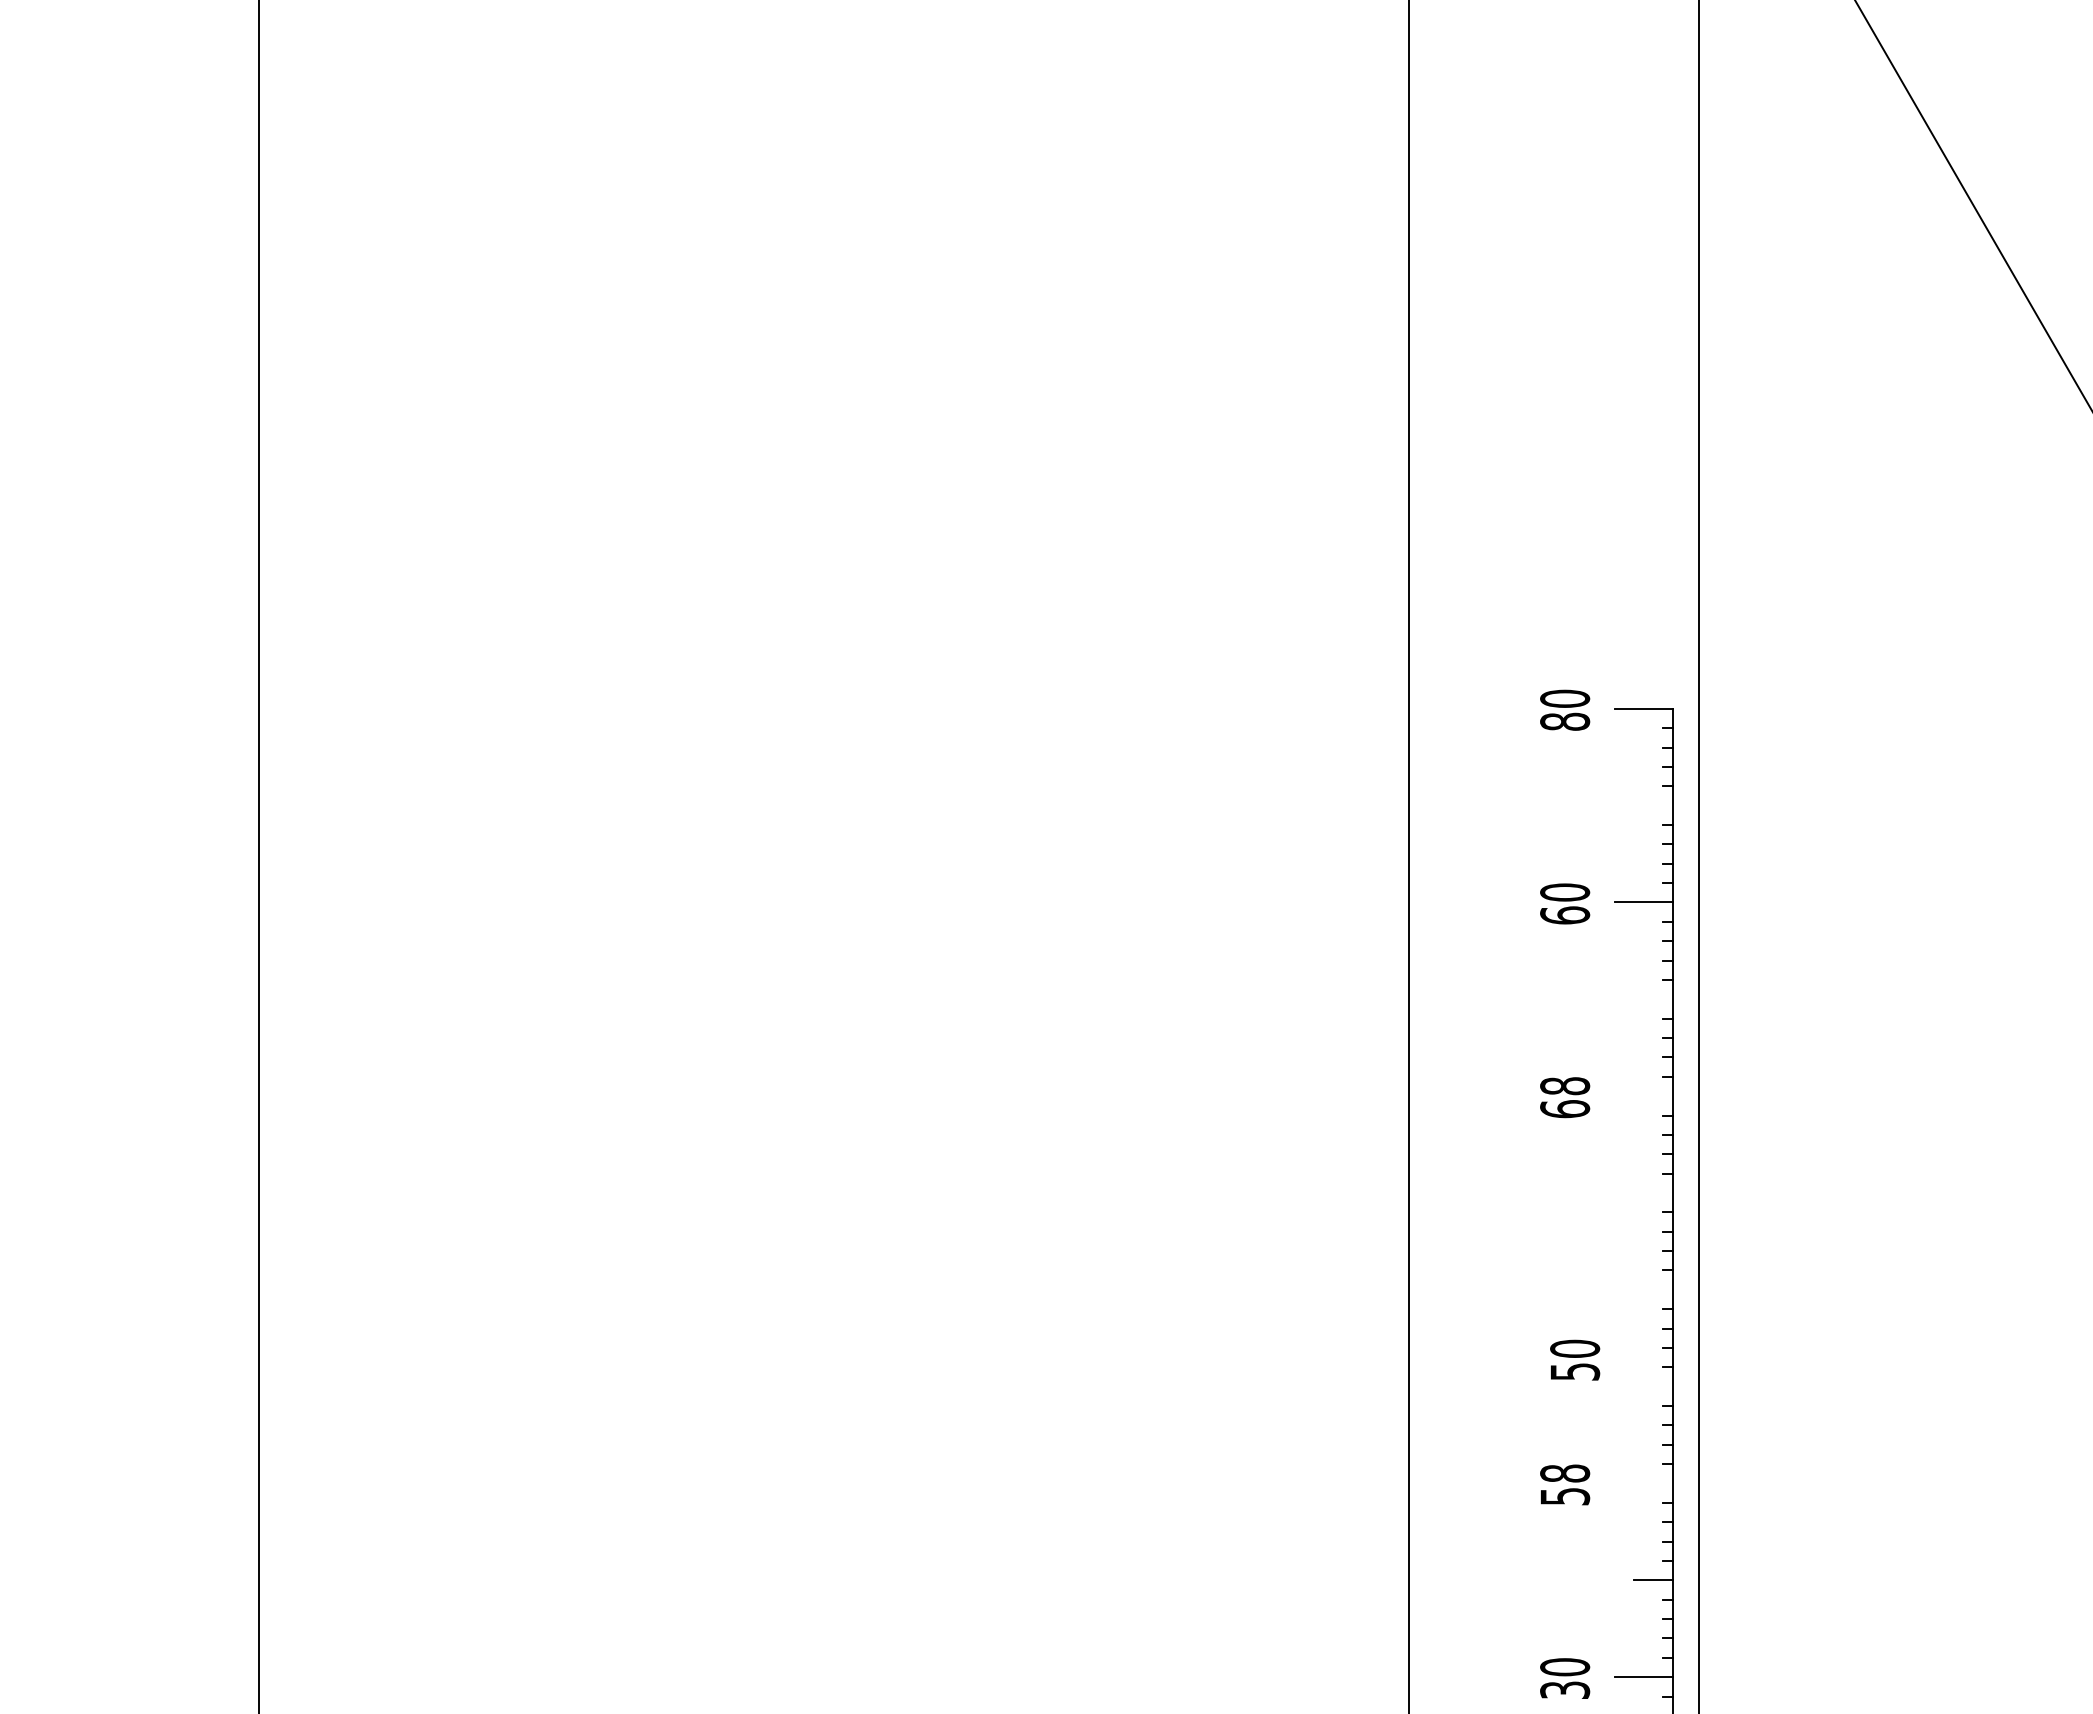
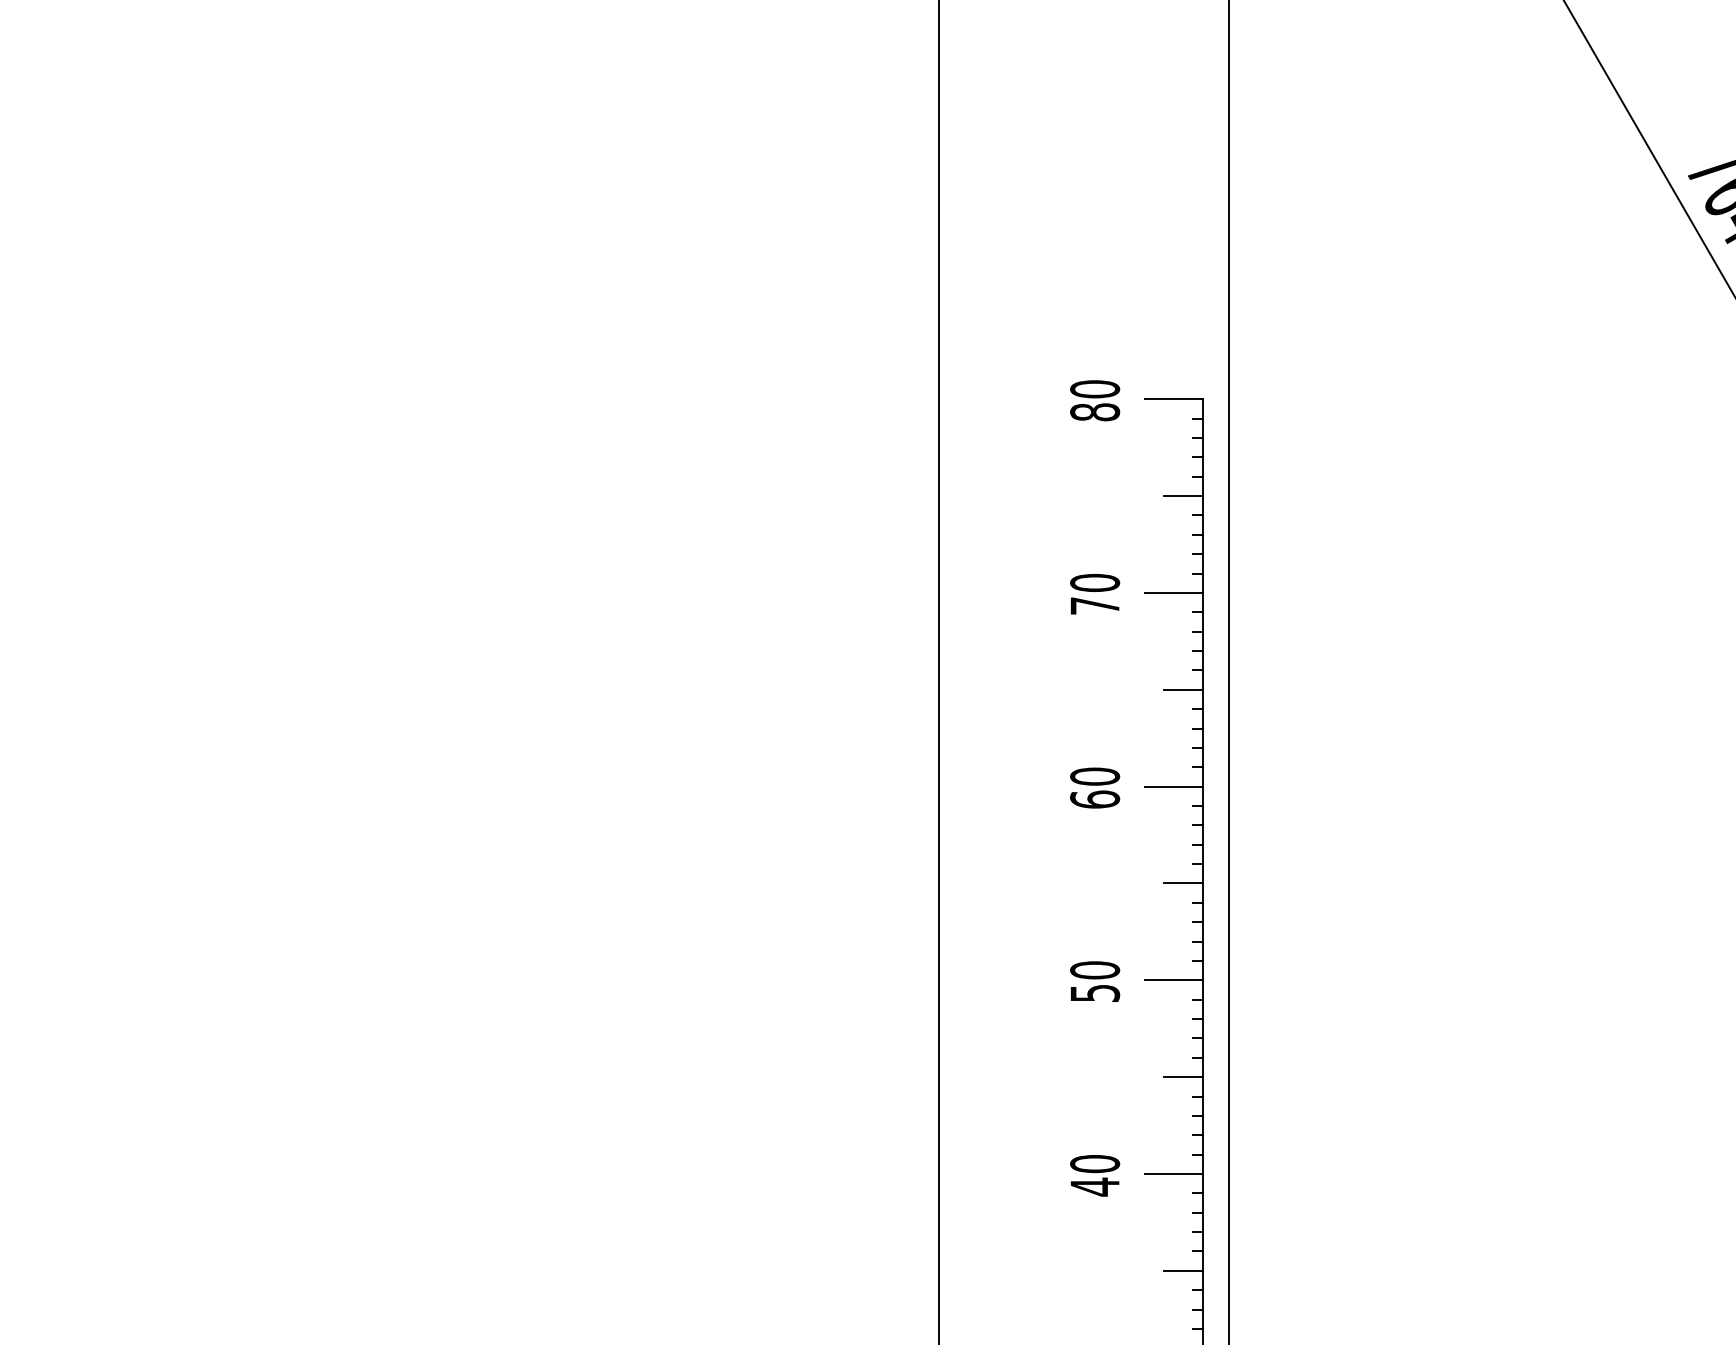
line: (1653, 805) -> (1183, 495), added
text: (1565, 915) -> (1095, 605), 60 -> 70
line: (1653, 999) -> (1183, 689), added
text: (1564, 1086) -> (1094, 776), 68 -> 60
line: (1643, 1096) -> (1173, 786), added
line: (1653, 1192) -> (1183, 882), added
line: (1643, 1289) -> (1173, 979), added
text: (1575, 1359) -> (1095, 980), moved
line: (1653, 1386) -> (1183, 1076), added
line: (1643, 1483) -> (1173, 1173), added
text: (1565, 1485) -> (1095, 1175), 58 -> 40

